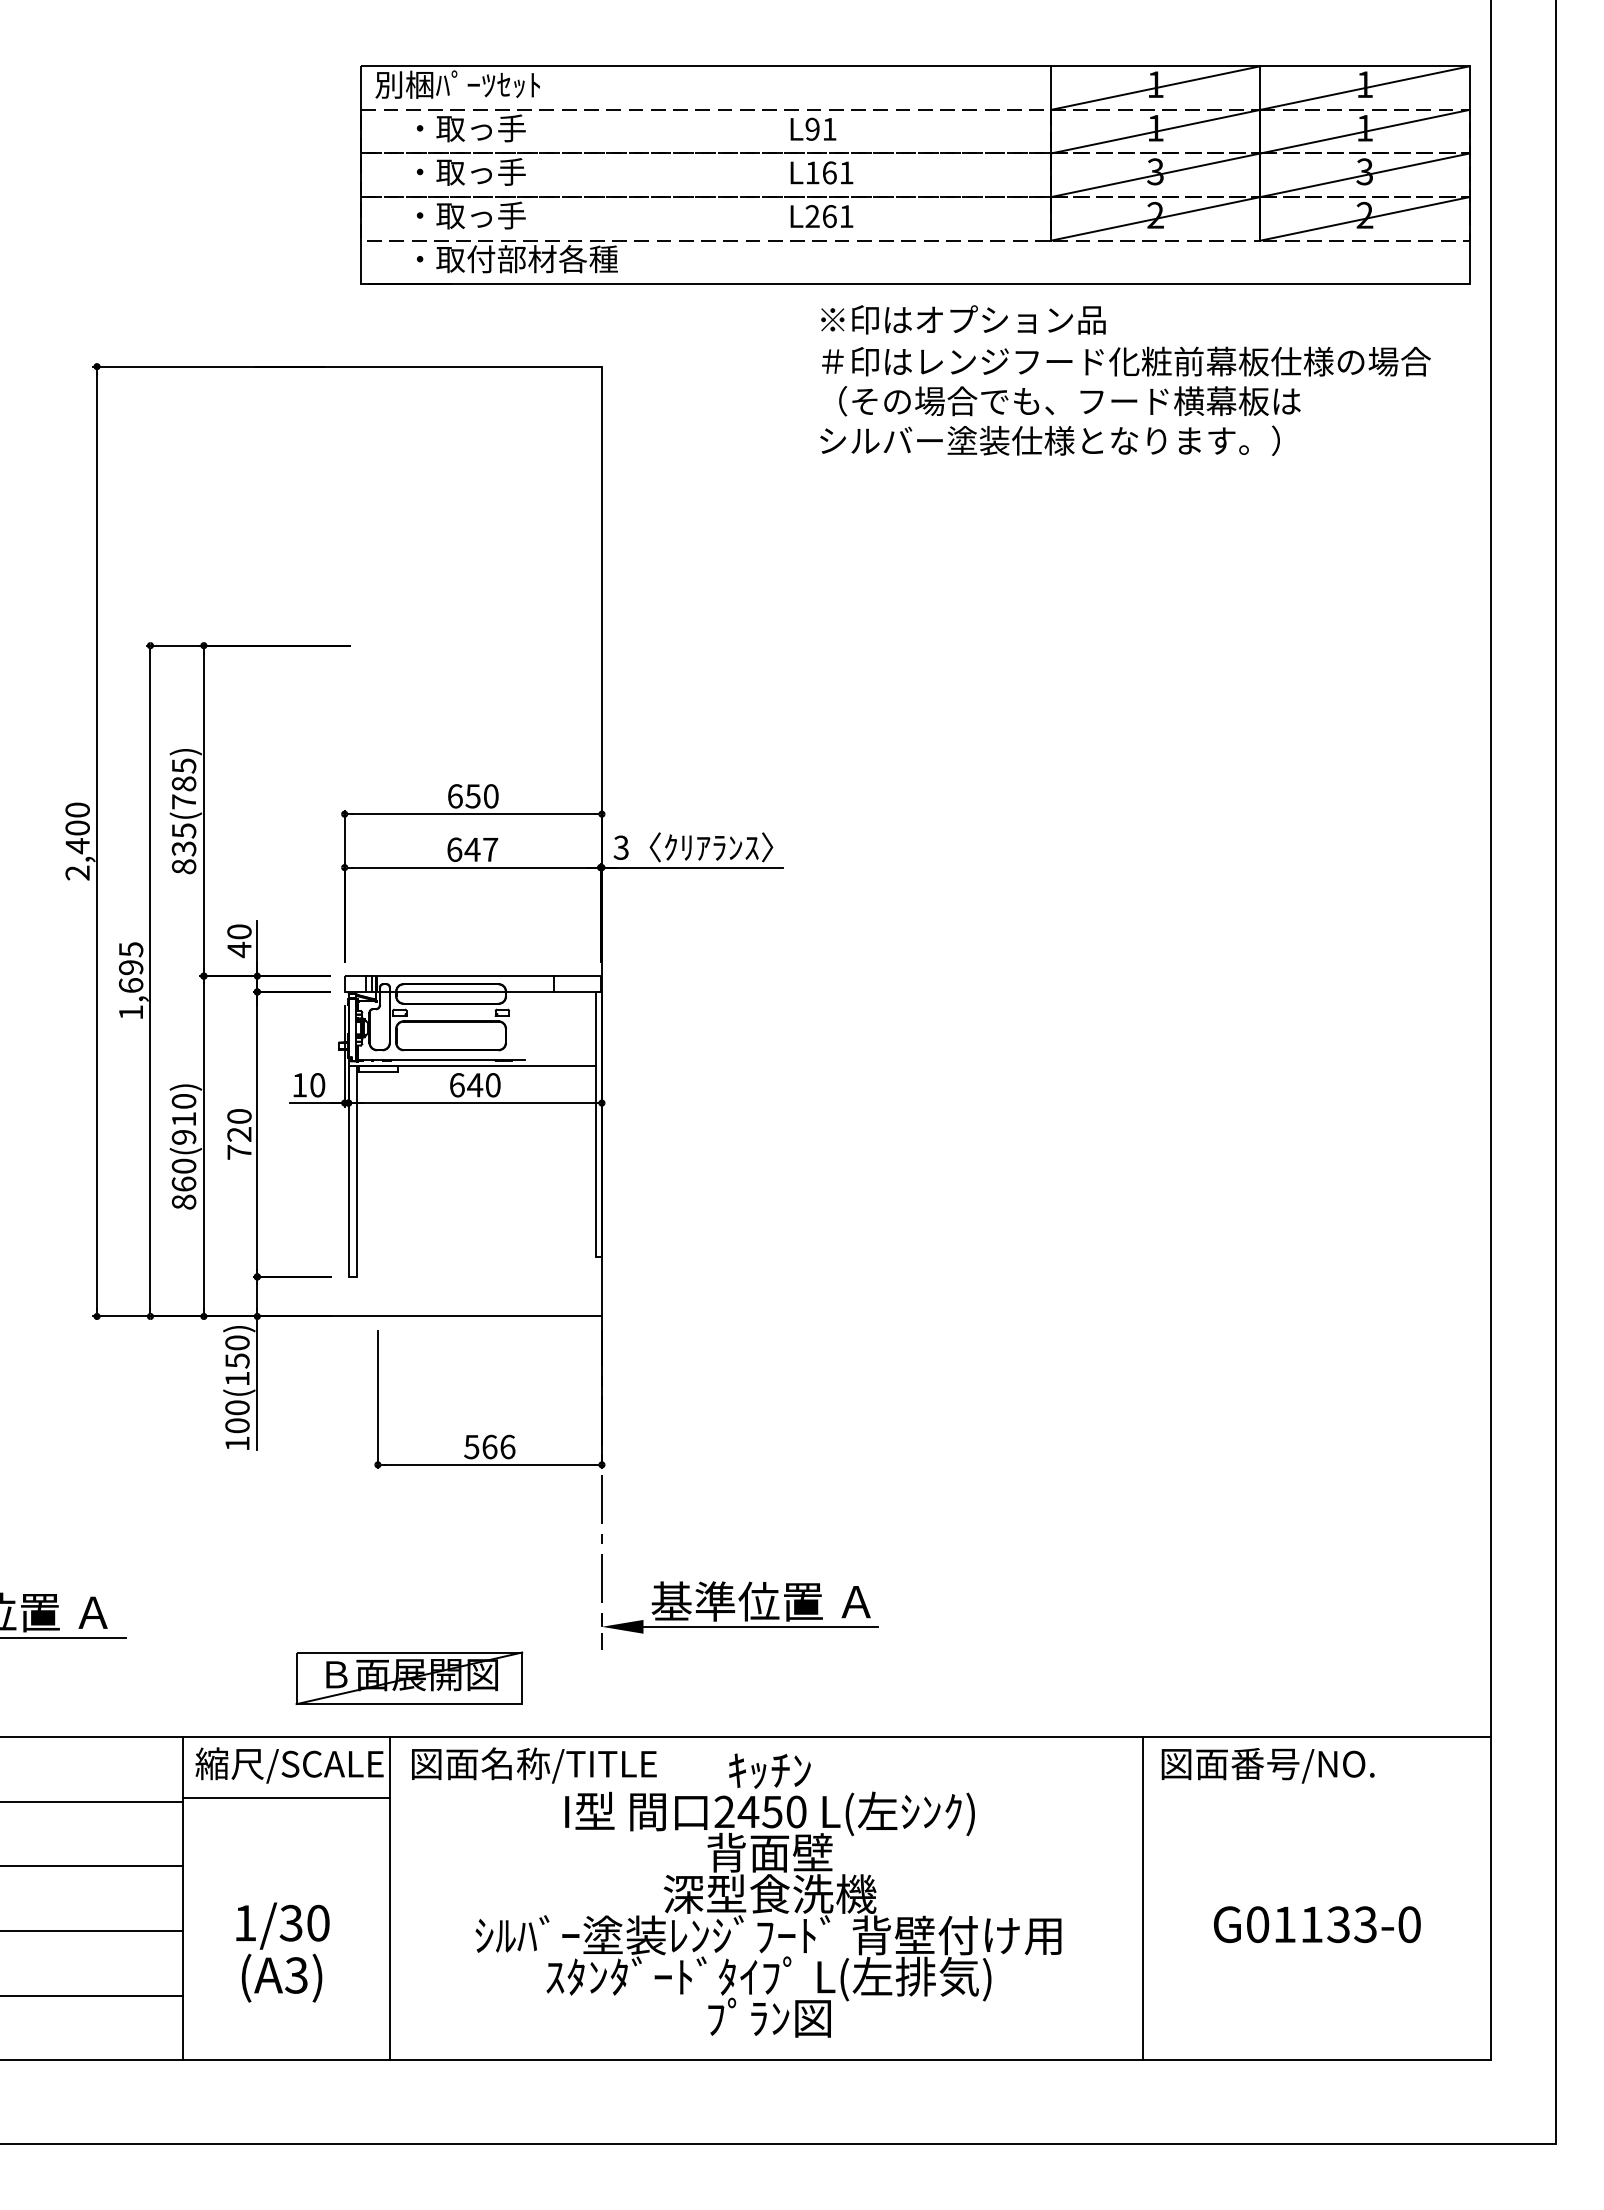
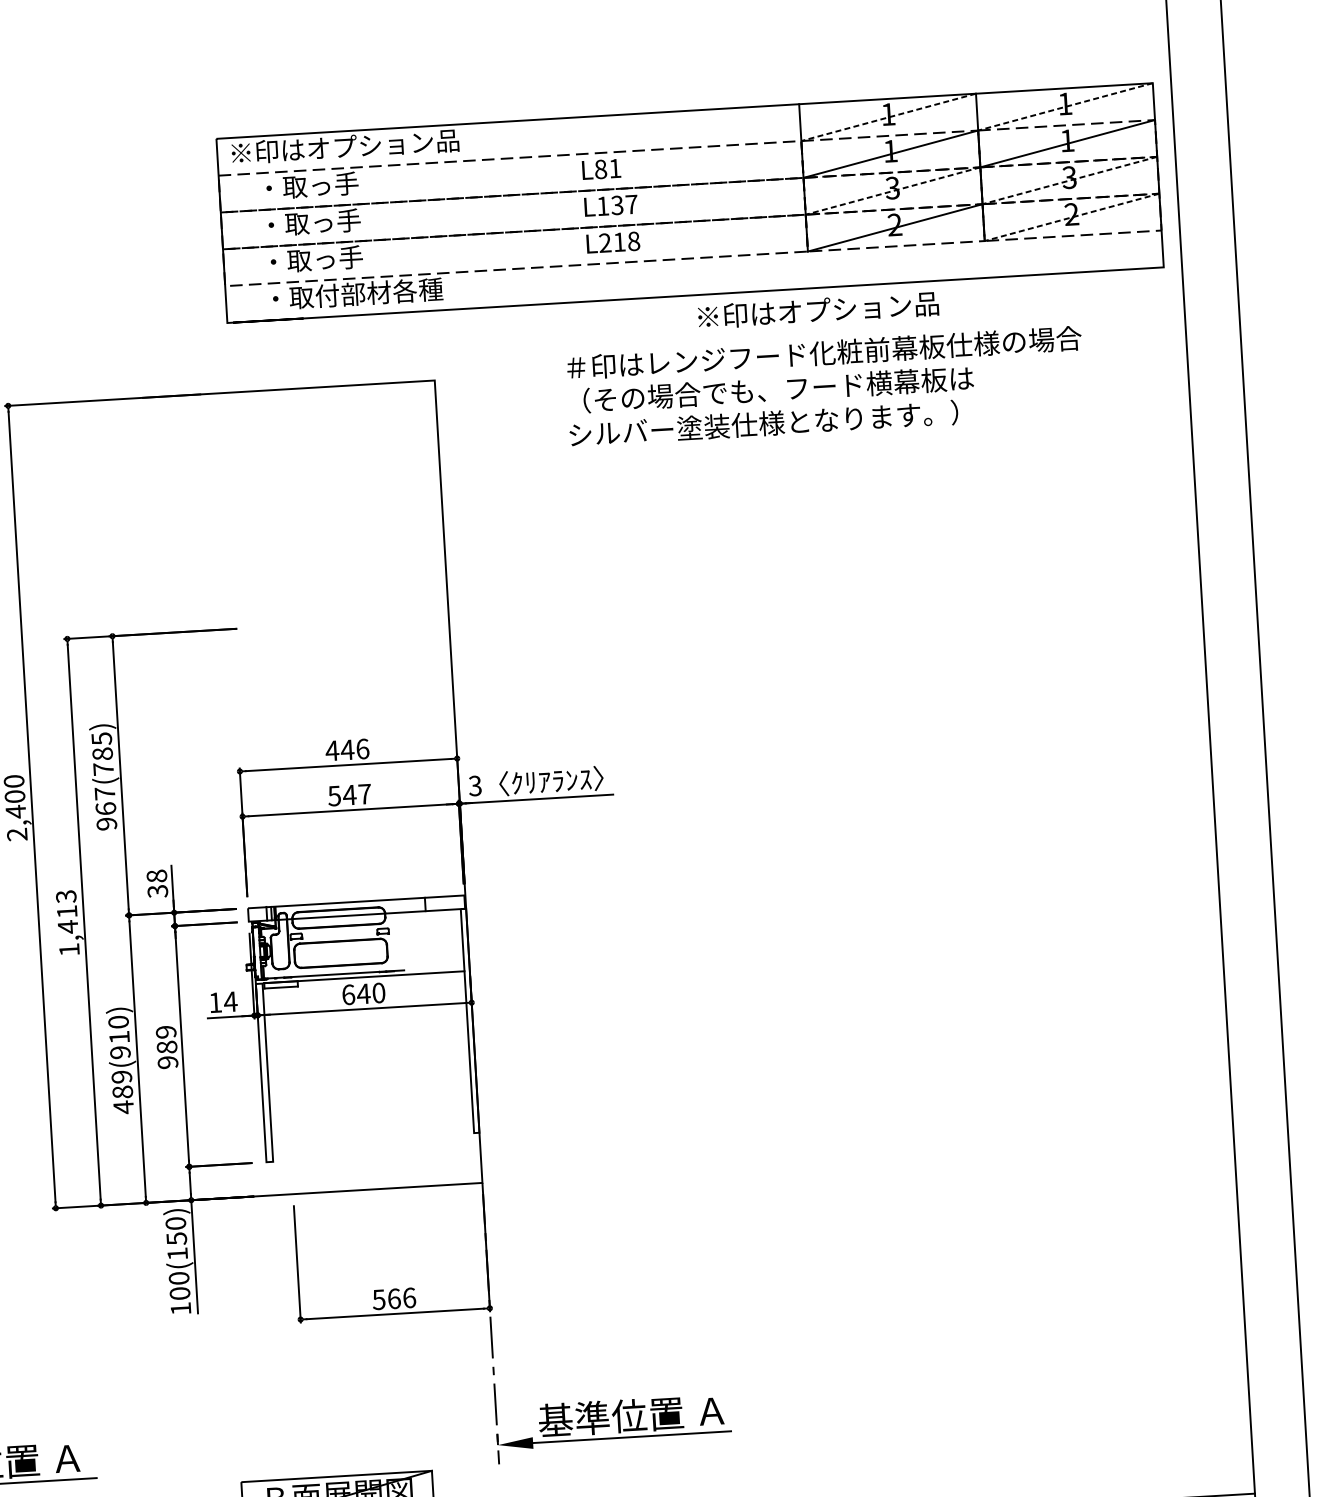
text: (511, 84) -> (344, 146), 別梱ﾊﾟｰﾂｾｯﾄ -> ※印はオプション品
line: (1155, 88) -> (888, 117), solid -> dashed
line: (1365, 88) -> (1065, 107), solid -> dashed
text: (812, 128) -> (600, 168), L91 -> L81
text: (837, 172) -> (624, 204), L161 -> L137
line: (1155, 175) -> (892, 191), solid -> dashed
line: (1365, 175) -> (1070, 180), solid -> dashed
text: (838, 216) -> (627, 241), L261 -> L218
line: (1365, 218) -> (1072, 217), solid -> dashed
text: (963, 319) -> (818, 310), moved
text: (1125, 400) -> (825, 385), moved
text: (472, 796) -> (346, 750), 650 -> 446
text: (183, 848) -> (105, 808), 835(785) -> 967(785)
text: (454, 849) -> (334, 795), 647 -> 547
text: (239, 941) -> (157, 884), 40 -> 38
text: (130, 967) -> (66, 911), 1,695 -> 1,413
text: (317, 1085) -> (230, 1002), 10 -> 14
text: (239, 1134) -> (167, 1047), 720 -> 989
text: (183, 1184) -> (122, 1092), 860(910) -> 489(910)

